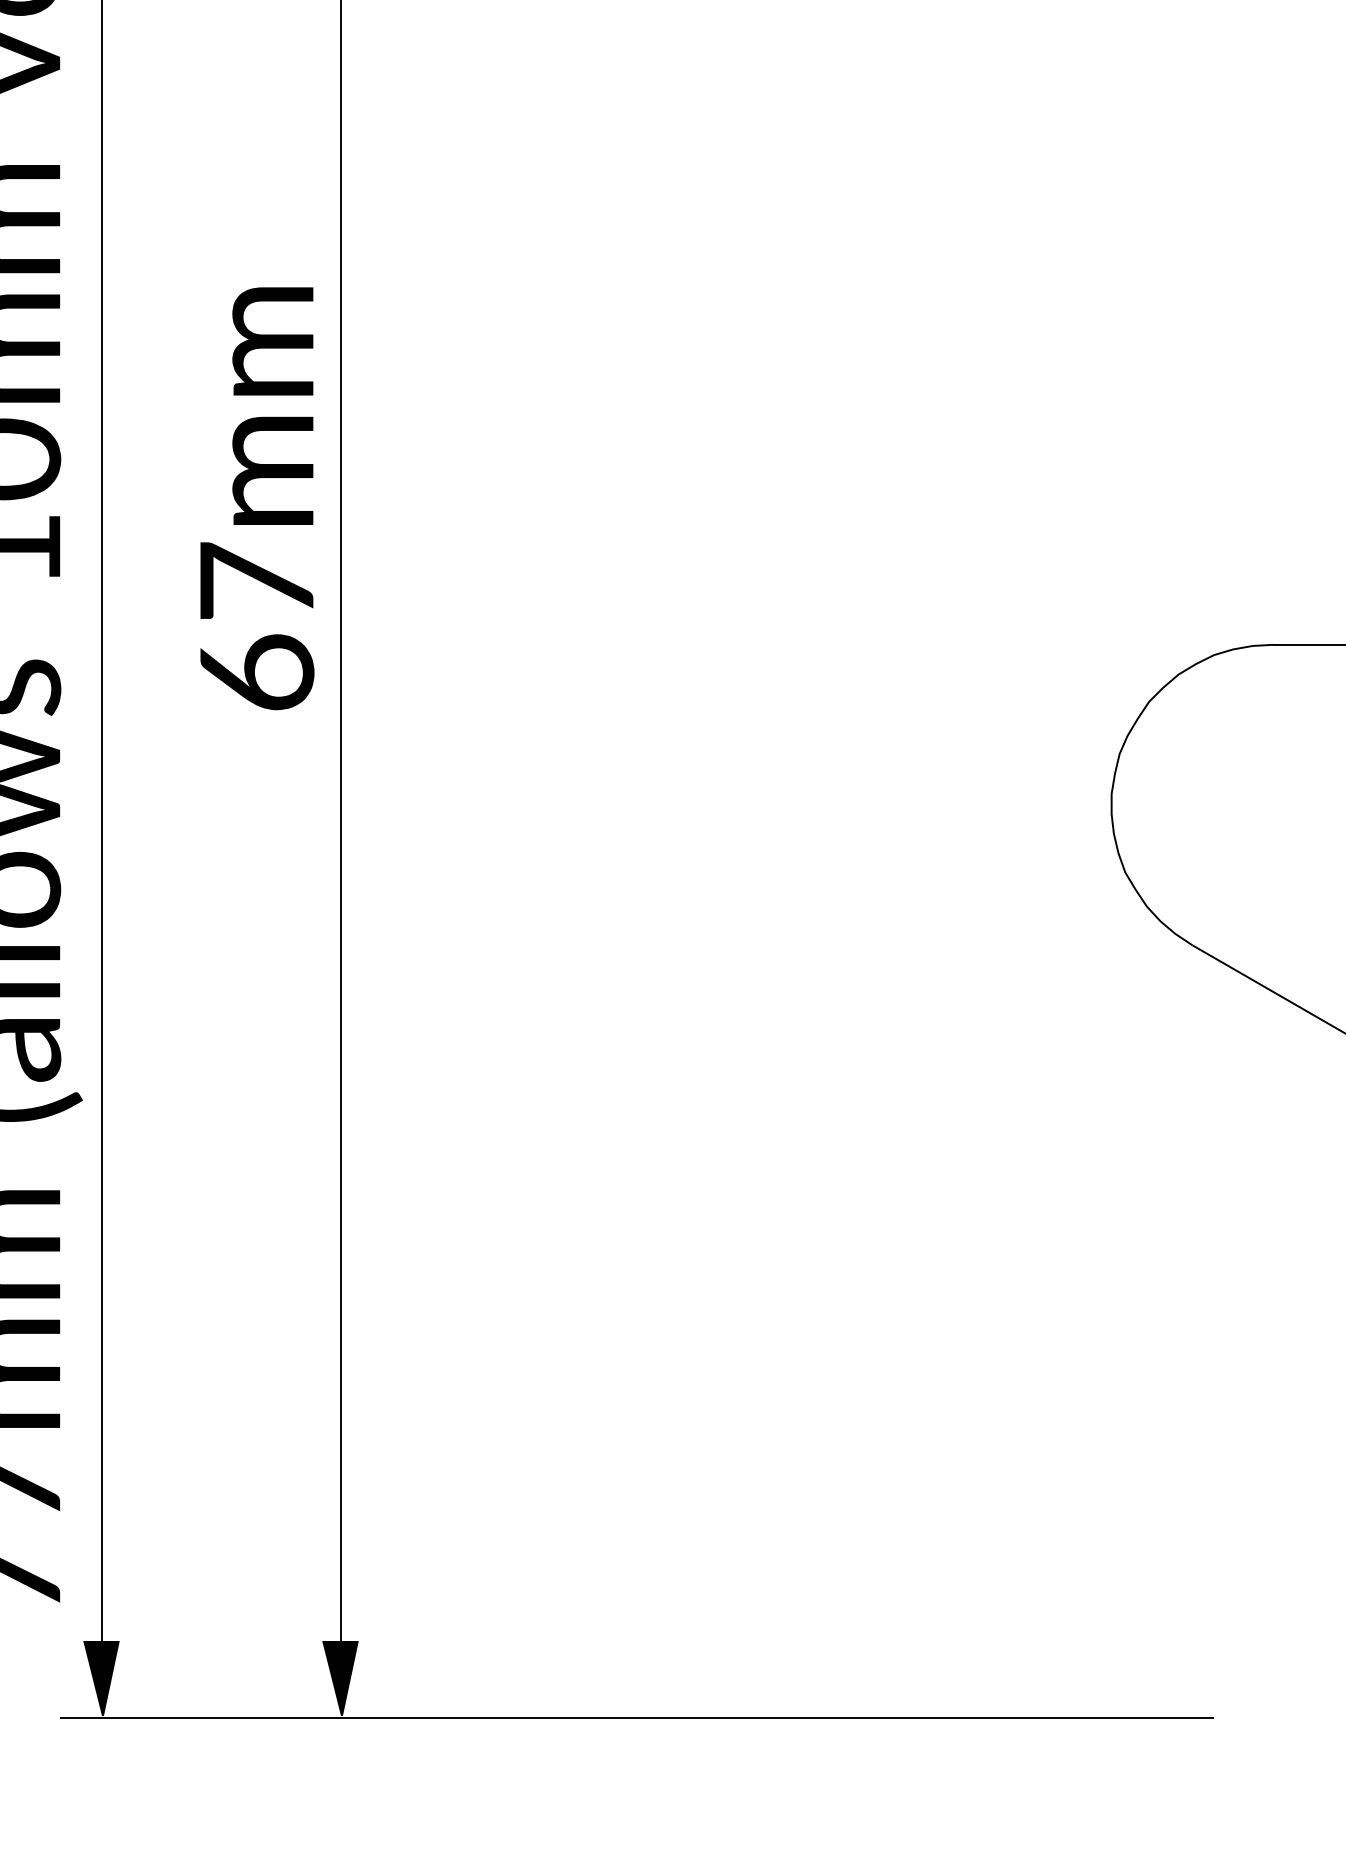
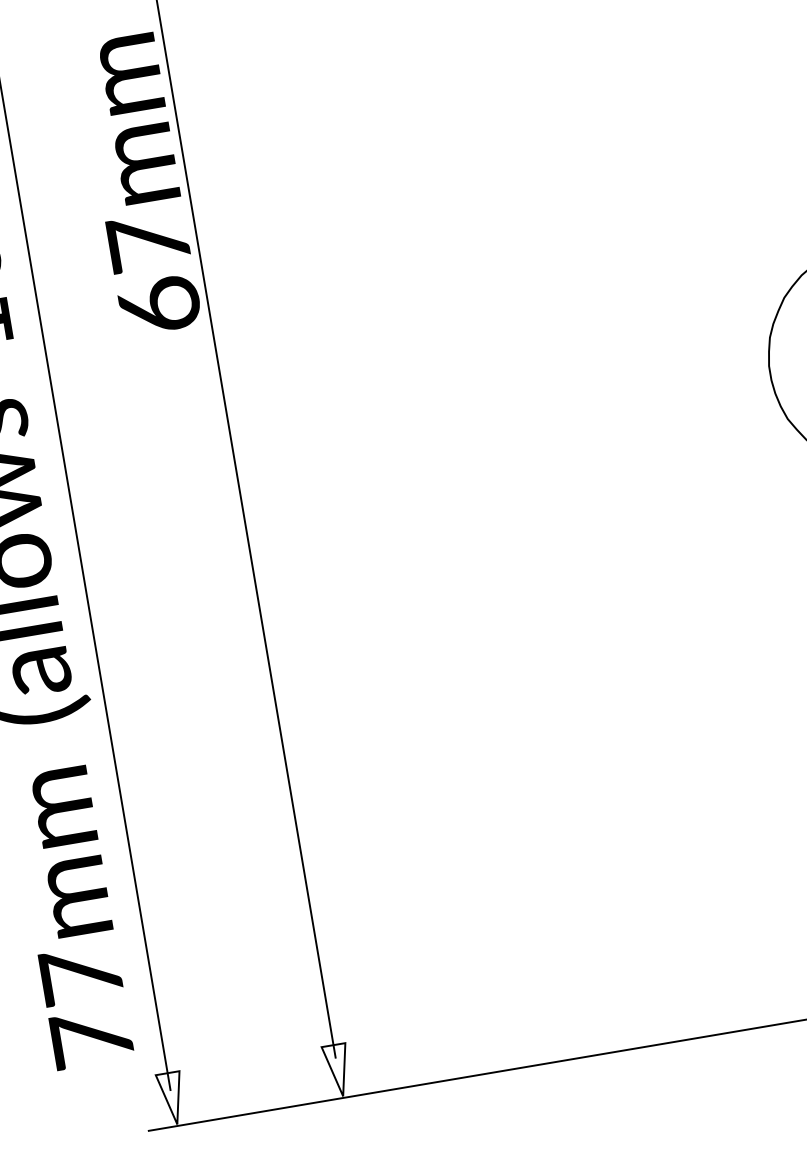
text: (257, 498) -> (139, 184), moved
fill: (101, 1678) -> (171, 1098), removed
fill: (340, 1678) -> (337, 1070), removed

